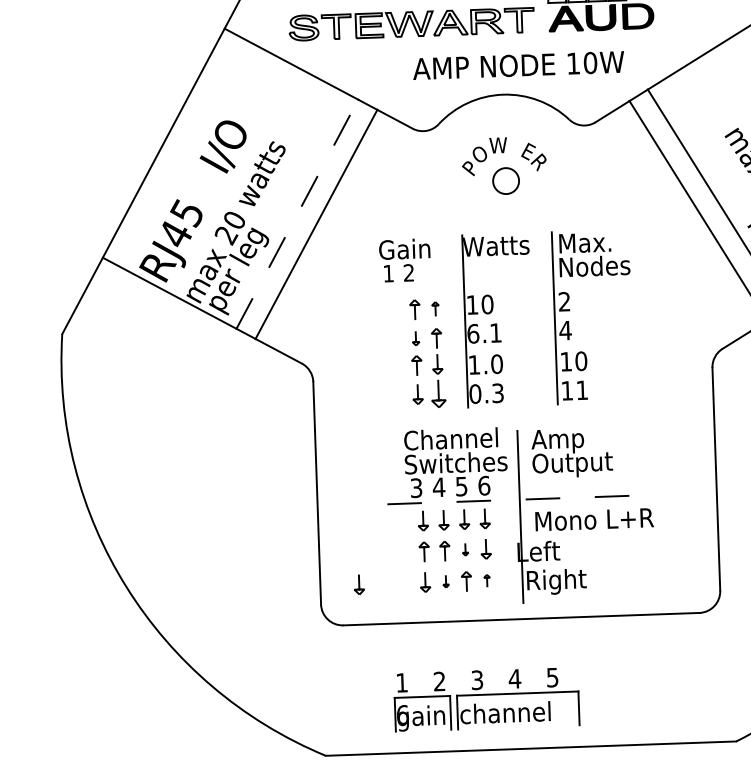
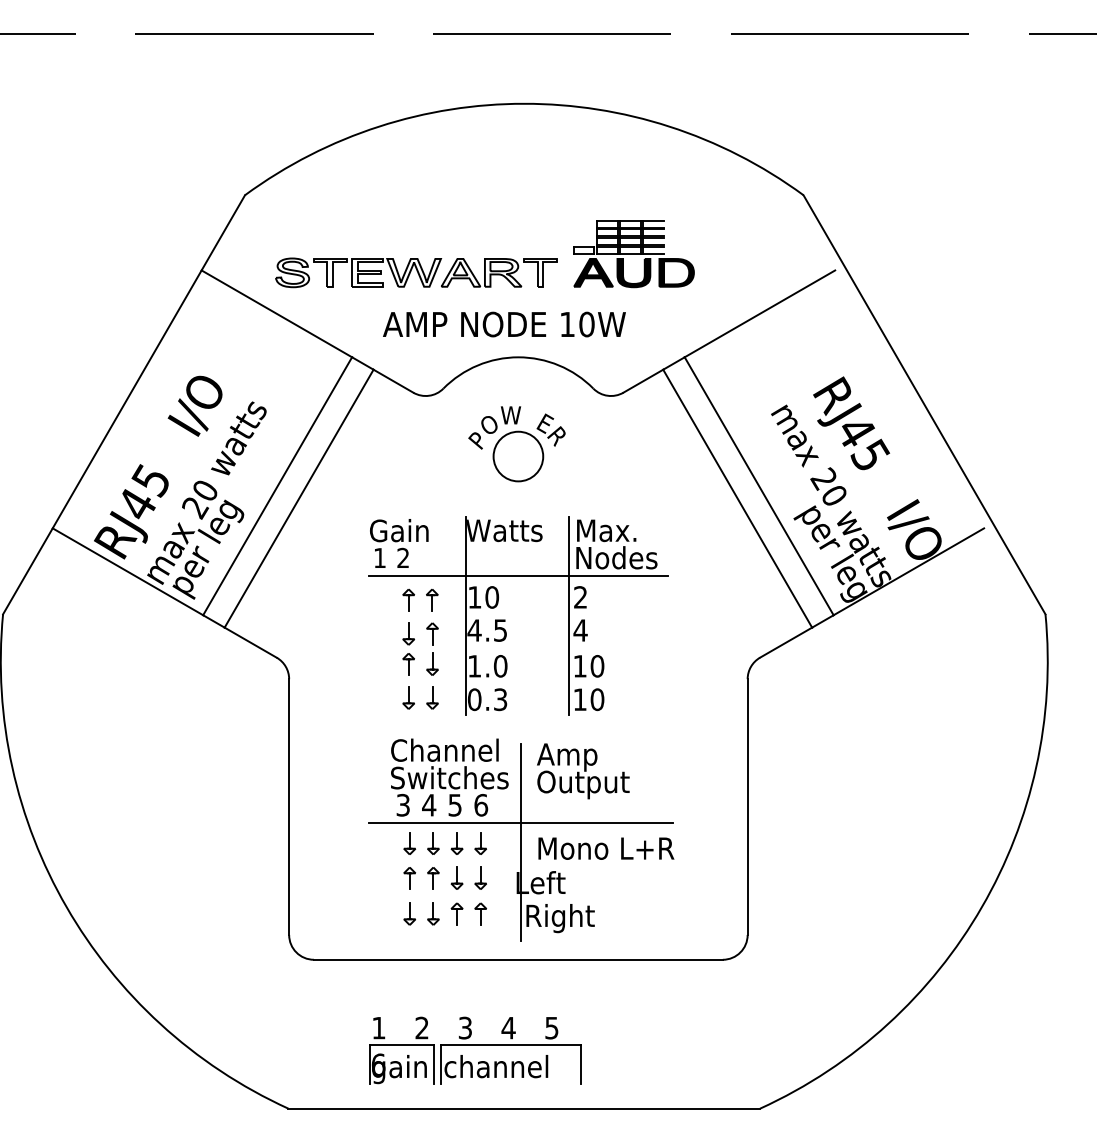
text: (518, 65) -> (504, 324), moved
circle: (506, 181) -> (518, 456), size x1.67
line: (297, 214) -> (277, 486), dashed -> solid
line: (509, 284) -> (518, 575), added
part: (435, 308) -> (432, 599), size x1.43
text: (483, 333) -> (486, 630), 6.1 -> 4.5
part: (415, 338) -> (408, 633), size x1.43
text: (582, 390) -> (597, 699), 11 -> 10
part: (438, 393) -> (432, 697), size x0.71
line: (519, 499) -> (521, 822), dashed -> solid
part: (465, 549) -> (456, 877), size x1.67
part: (486, 580) -> (480, 913), size x1.67
part: (446, 581) -> (433, 913), size x1.67
part: (359, 584) -> (333, 913), removed

